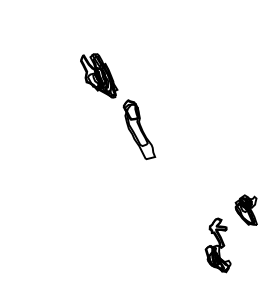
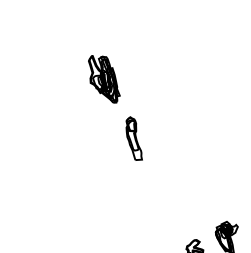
part: (139, 129) -> (134, 138), size x0.7

